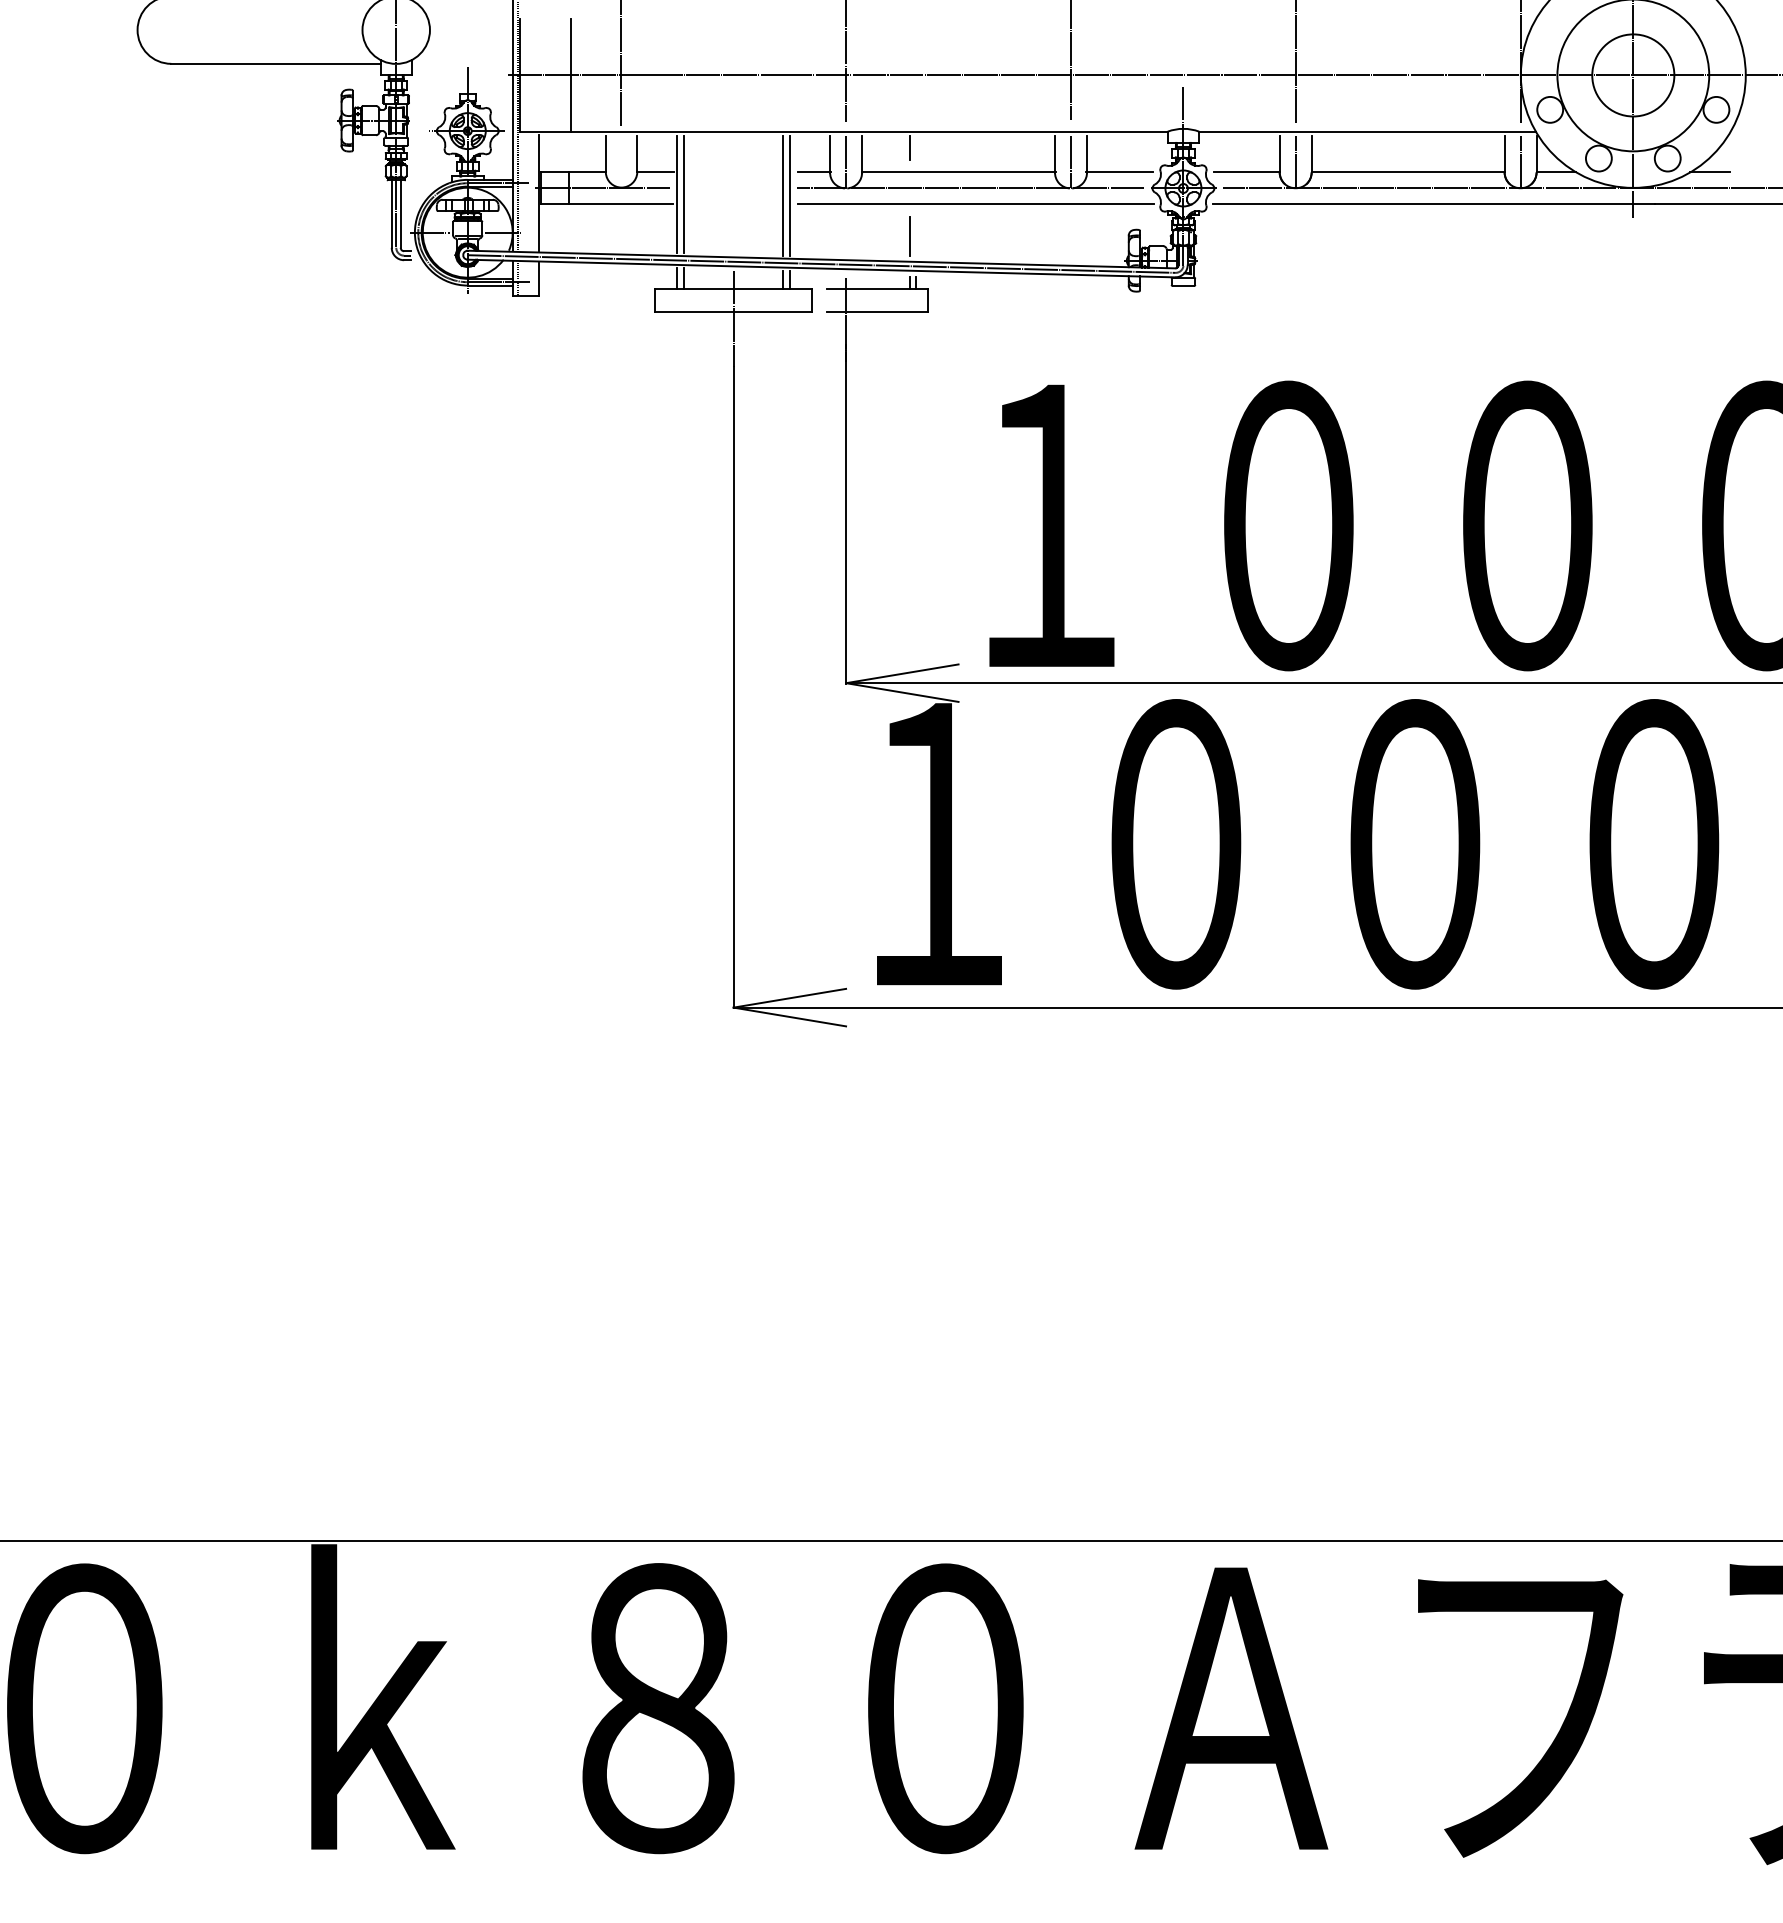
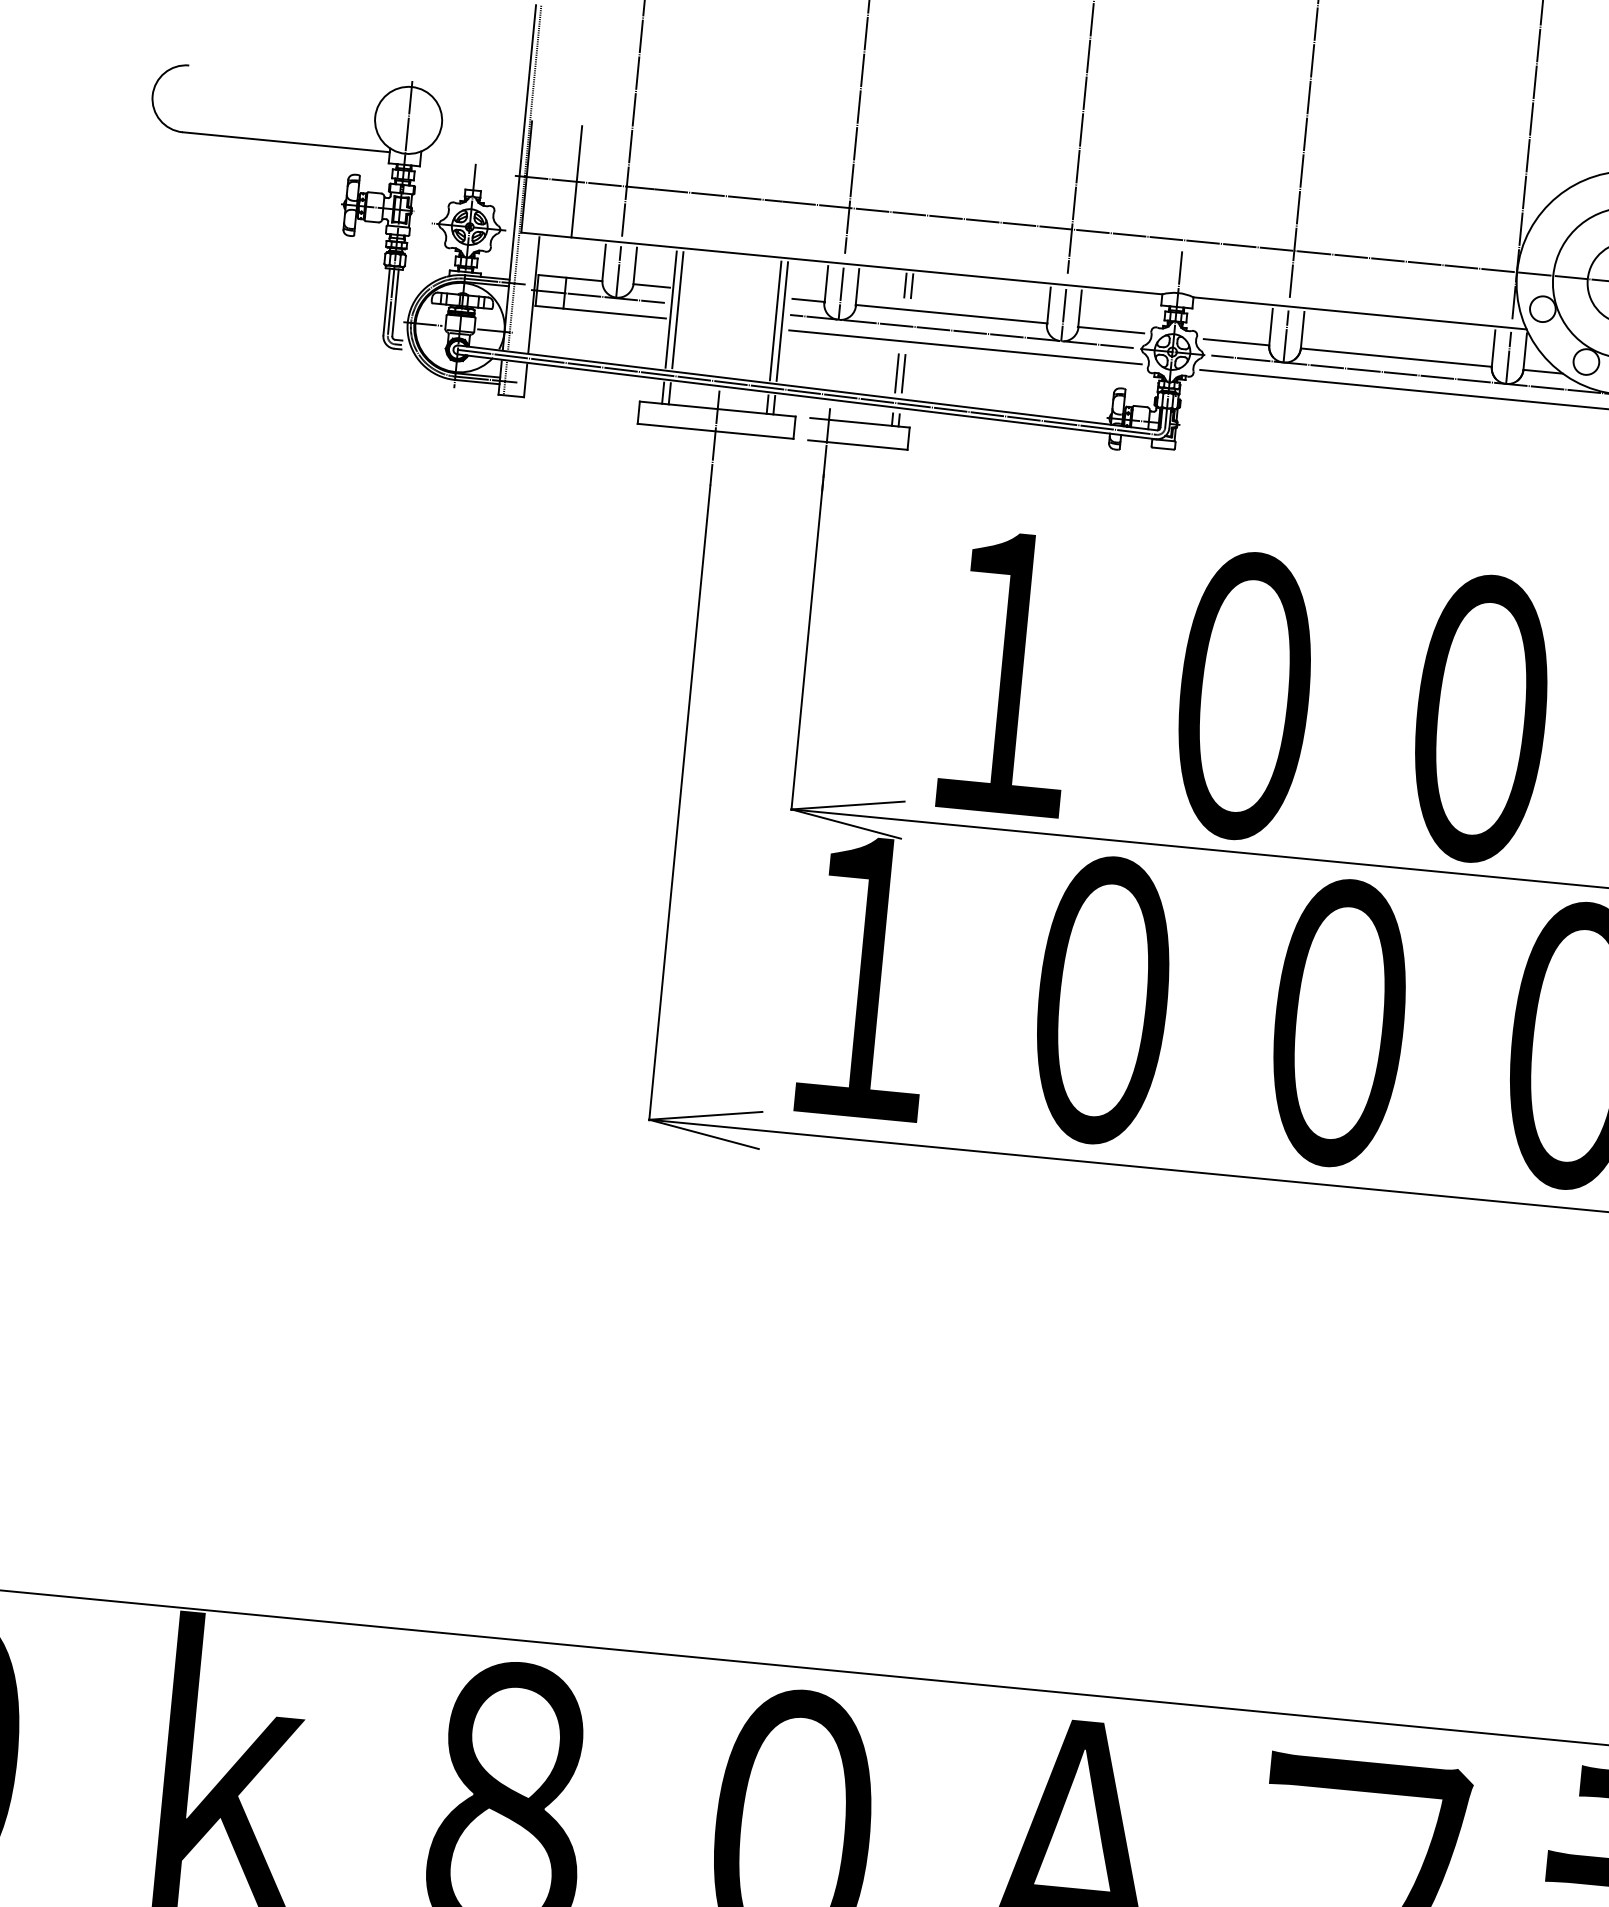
line: (916, 147) -> (912, 286), added
line: (621, 161) -> (618, 271), added
line: (916, 236) -> (903, 374), added

